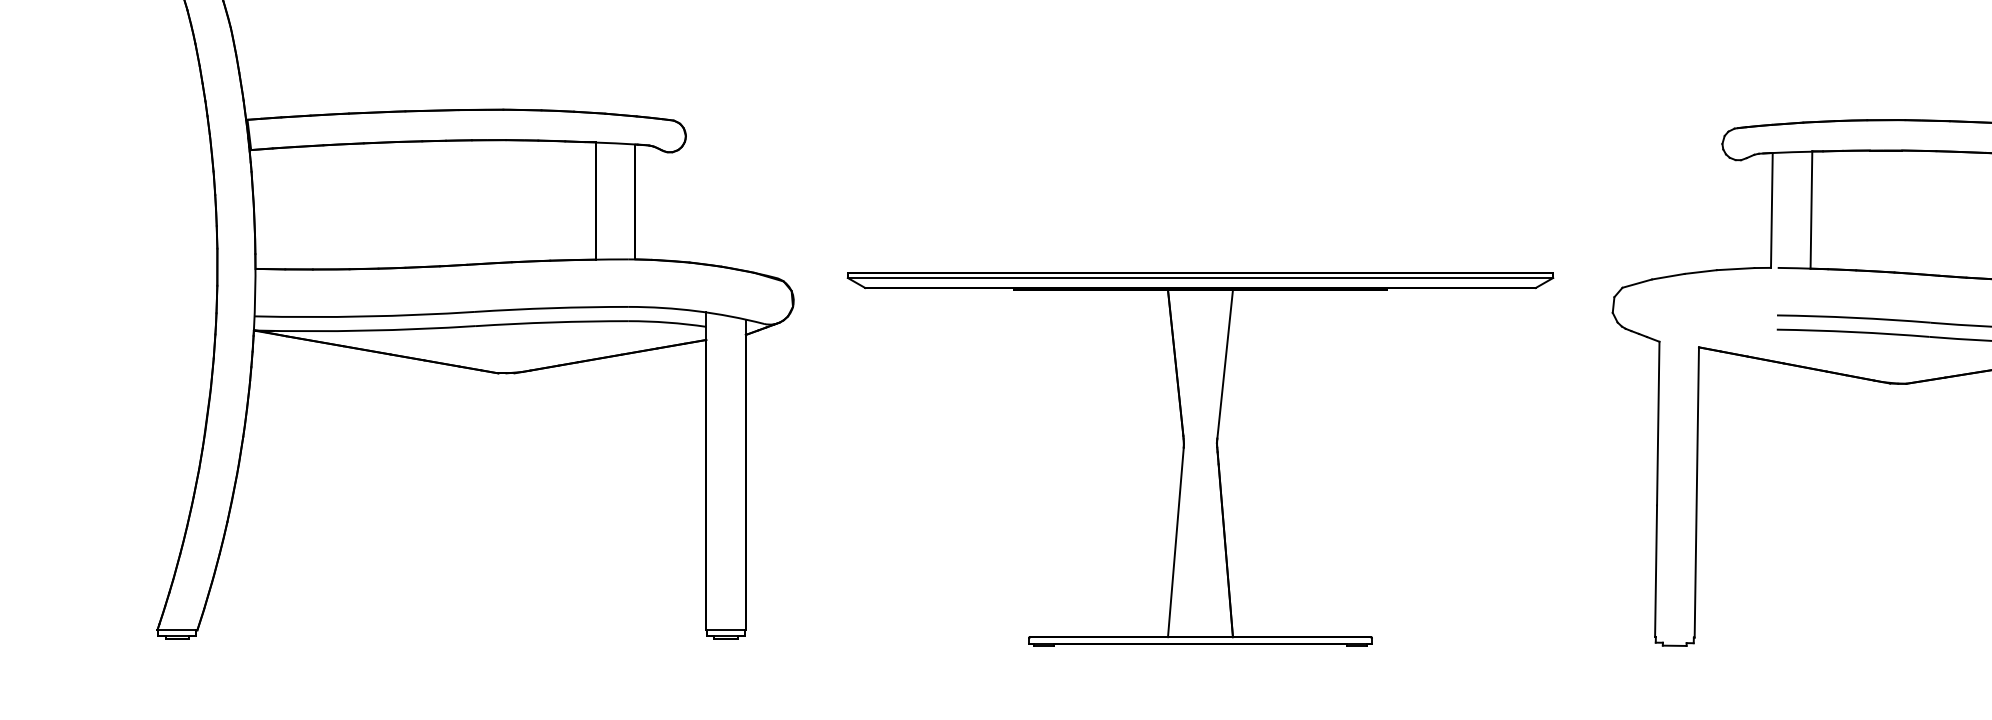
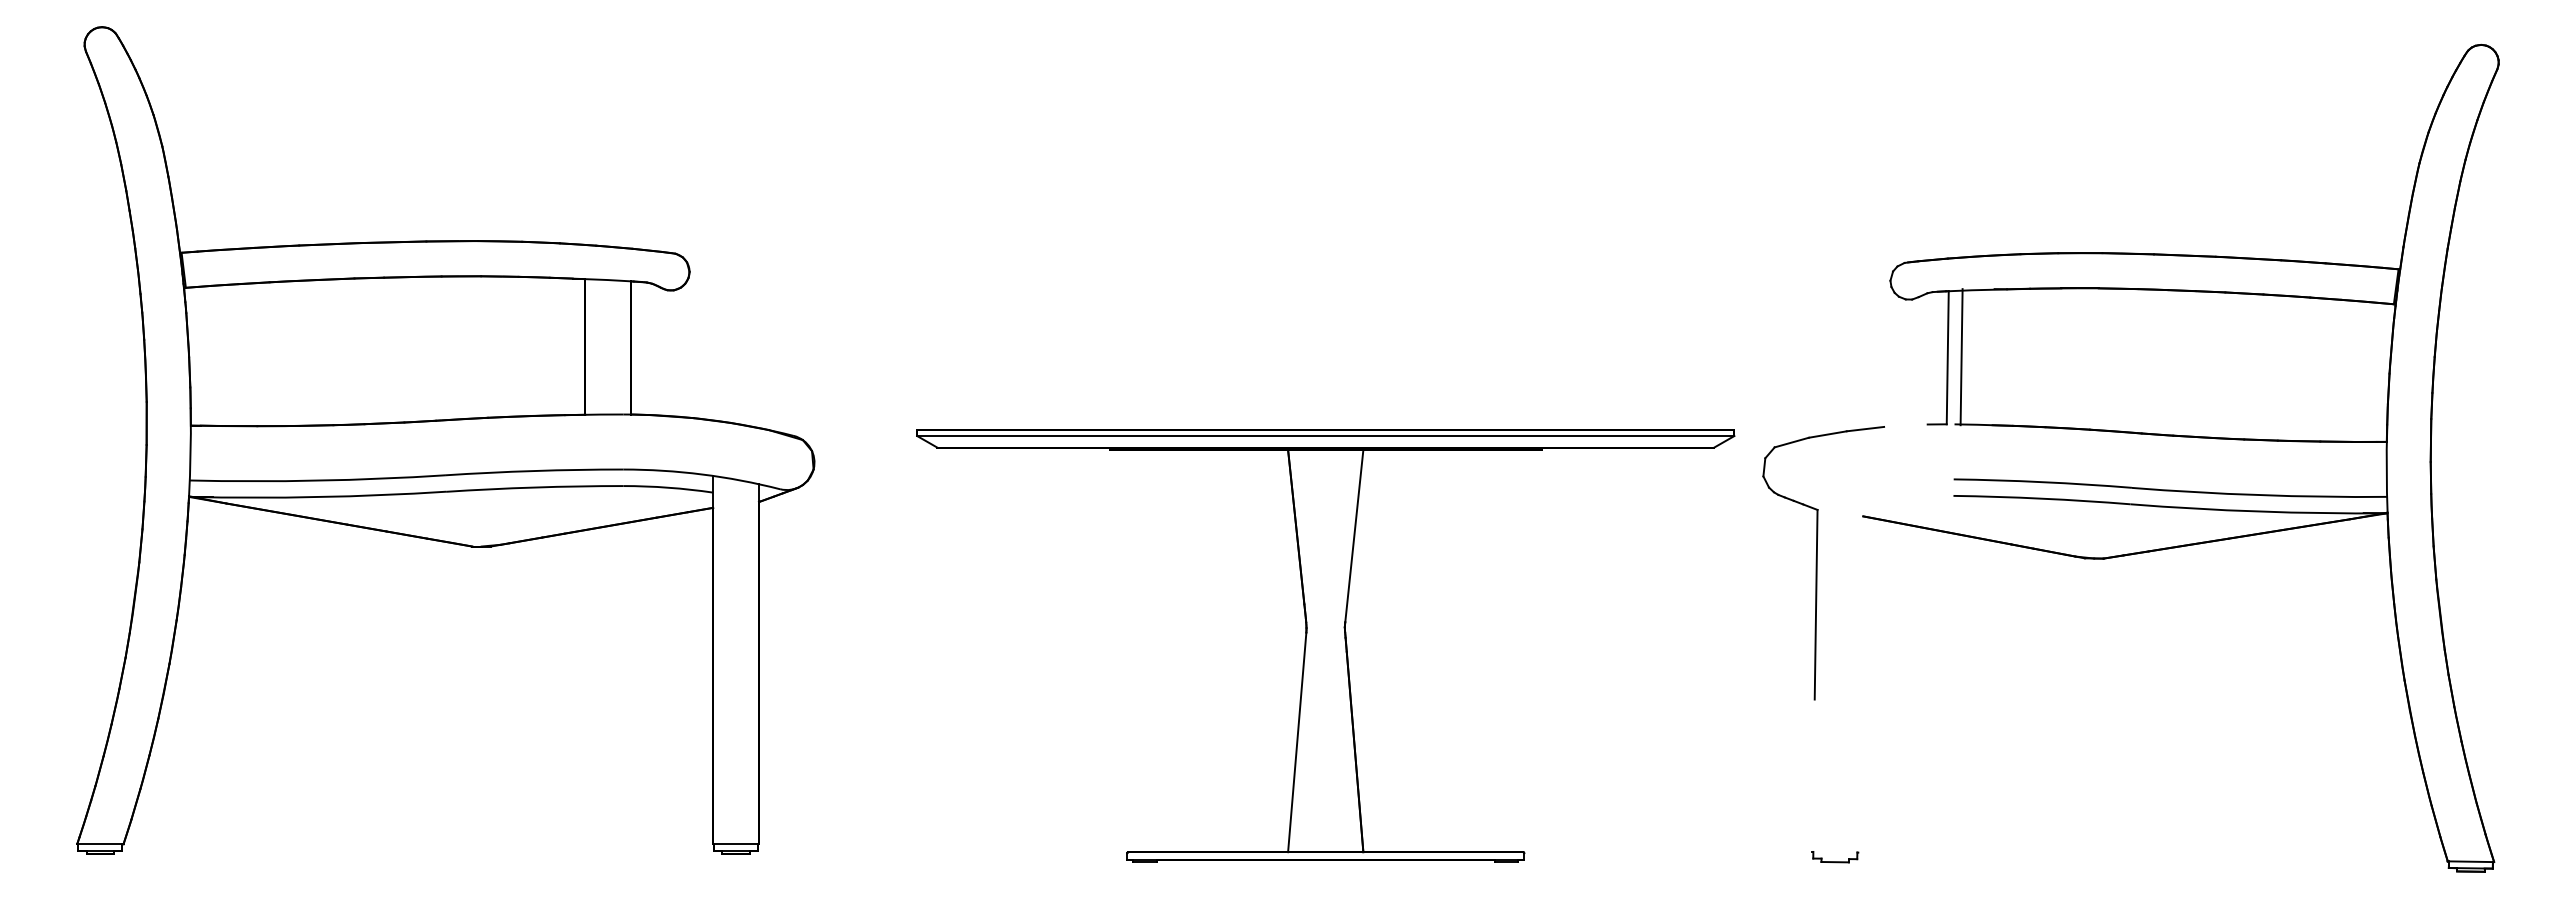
line: (1811, 210) -> (1961, 357), moved
line: (1735, 268) -> (1905, 425), removed
part: (1200, 458) -> (1325, 645), moved
line: (1696, 492) -> (1860, 684), removed
line: (1655, 570) -> (1813, 775), removed

